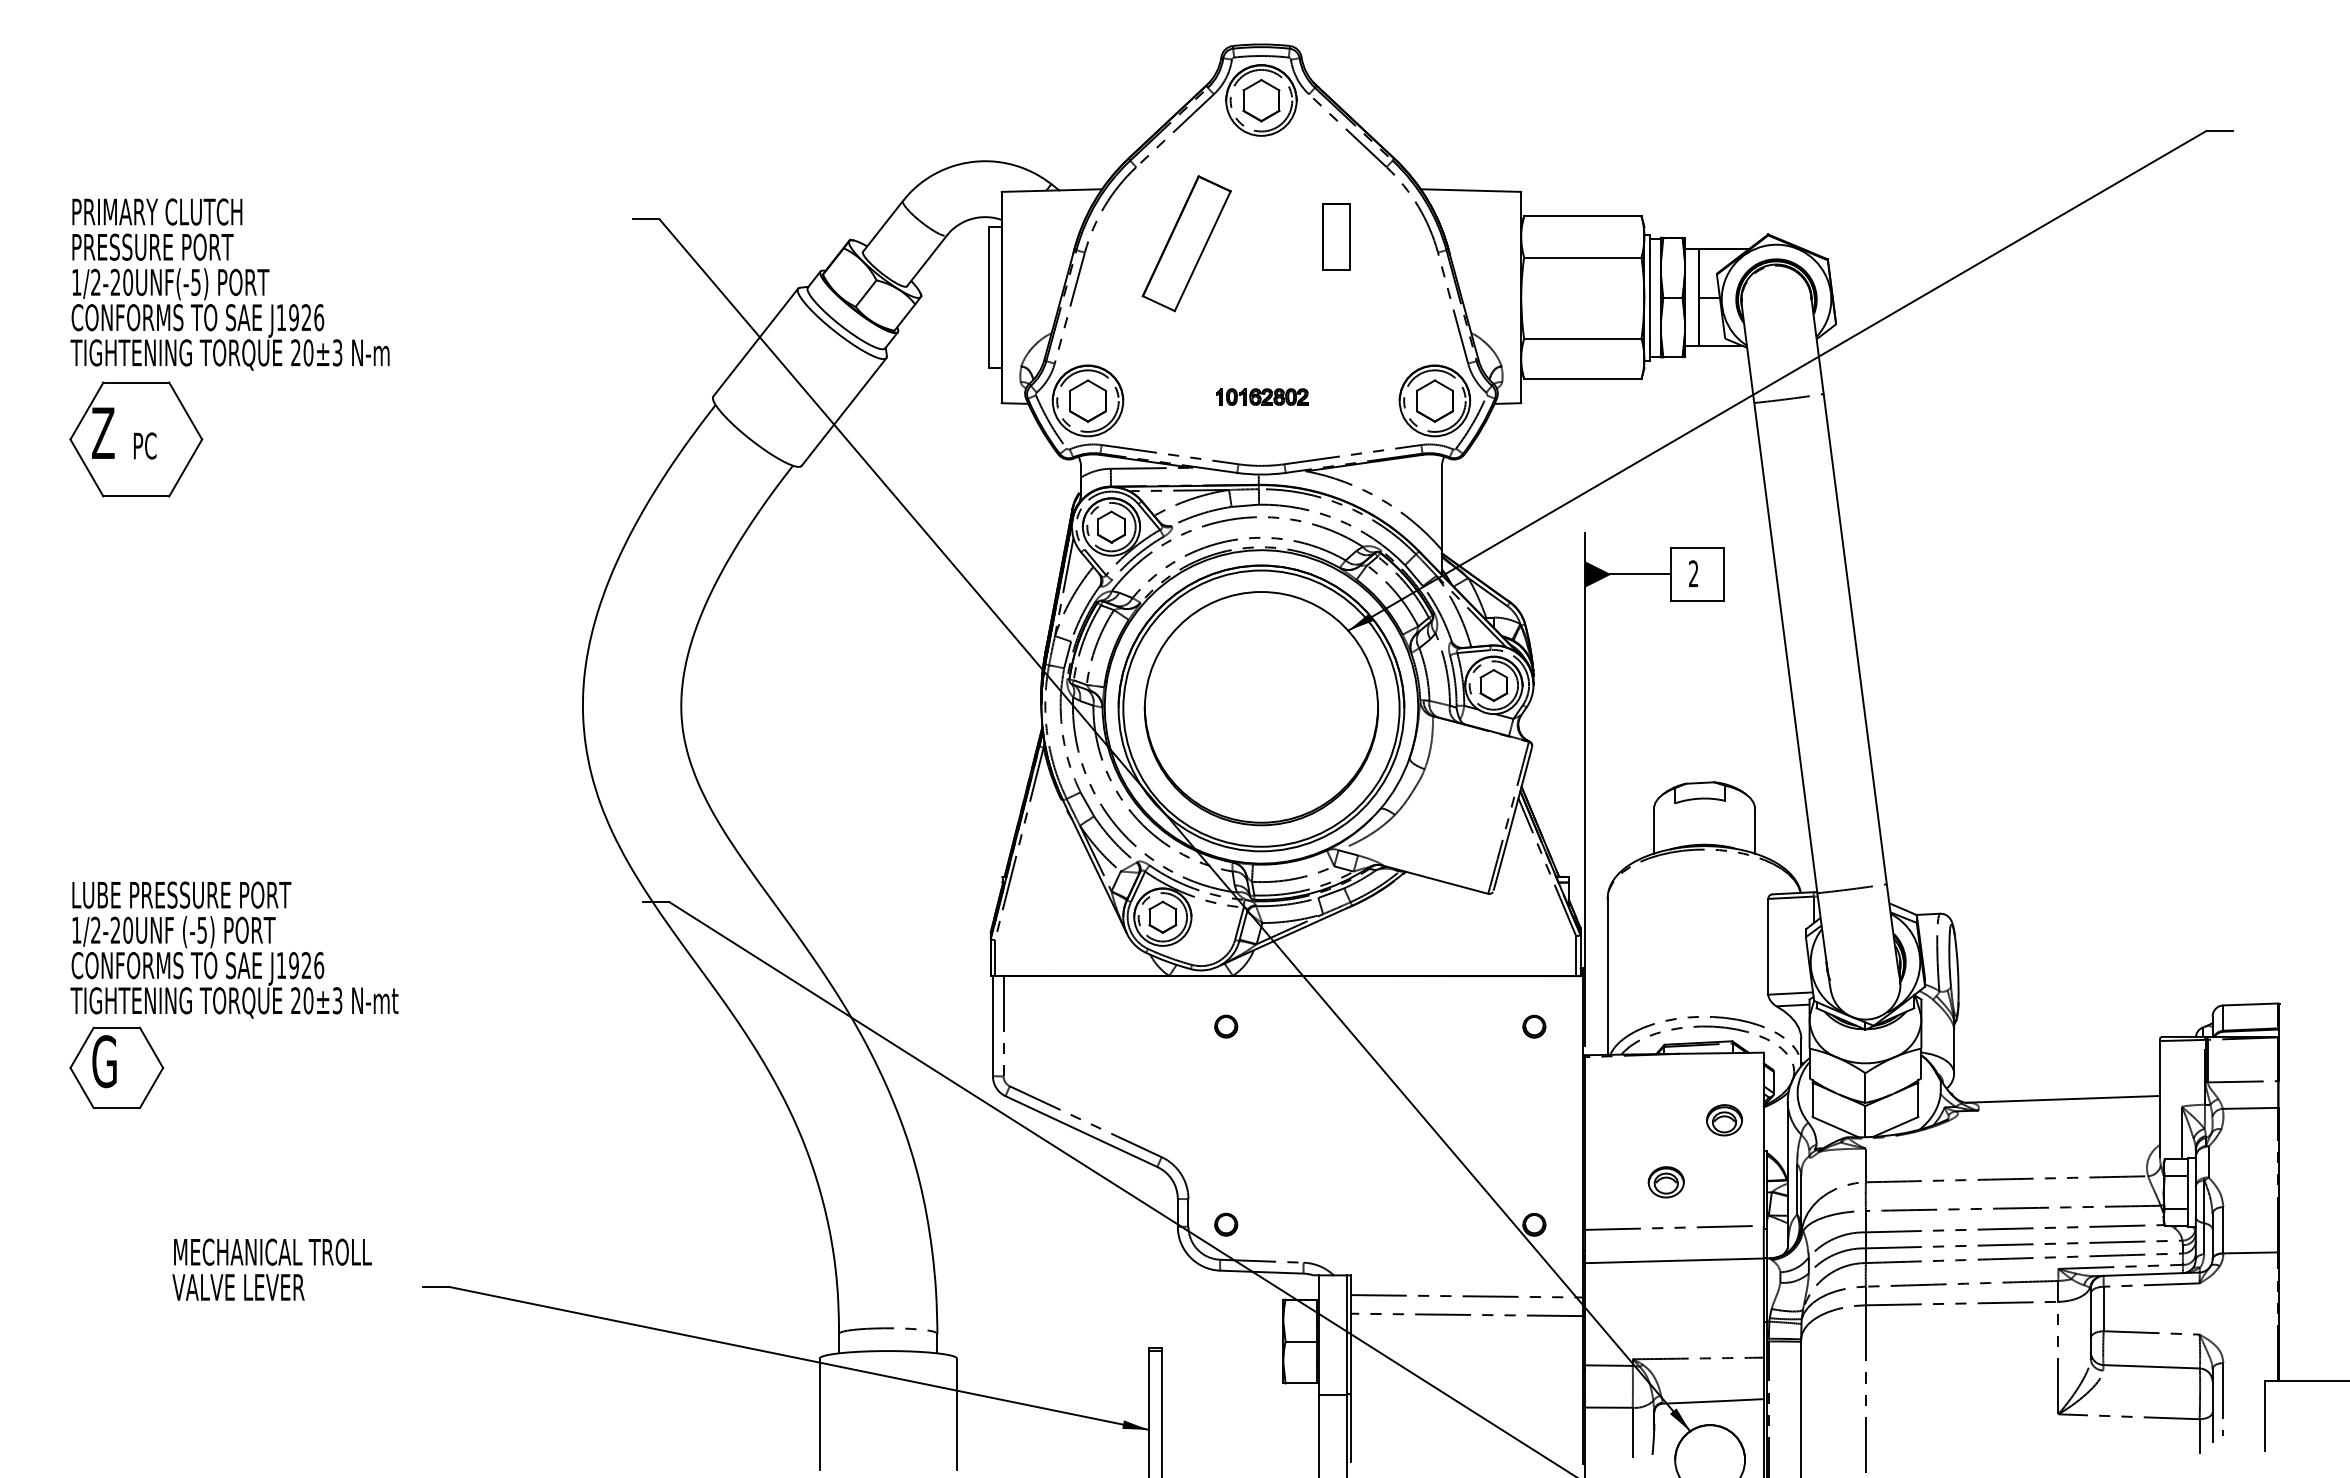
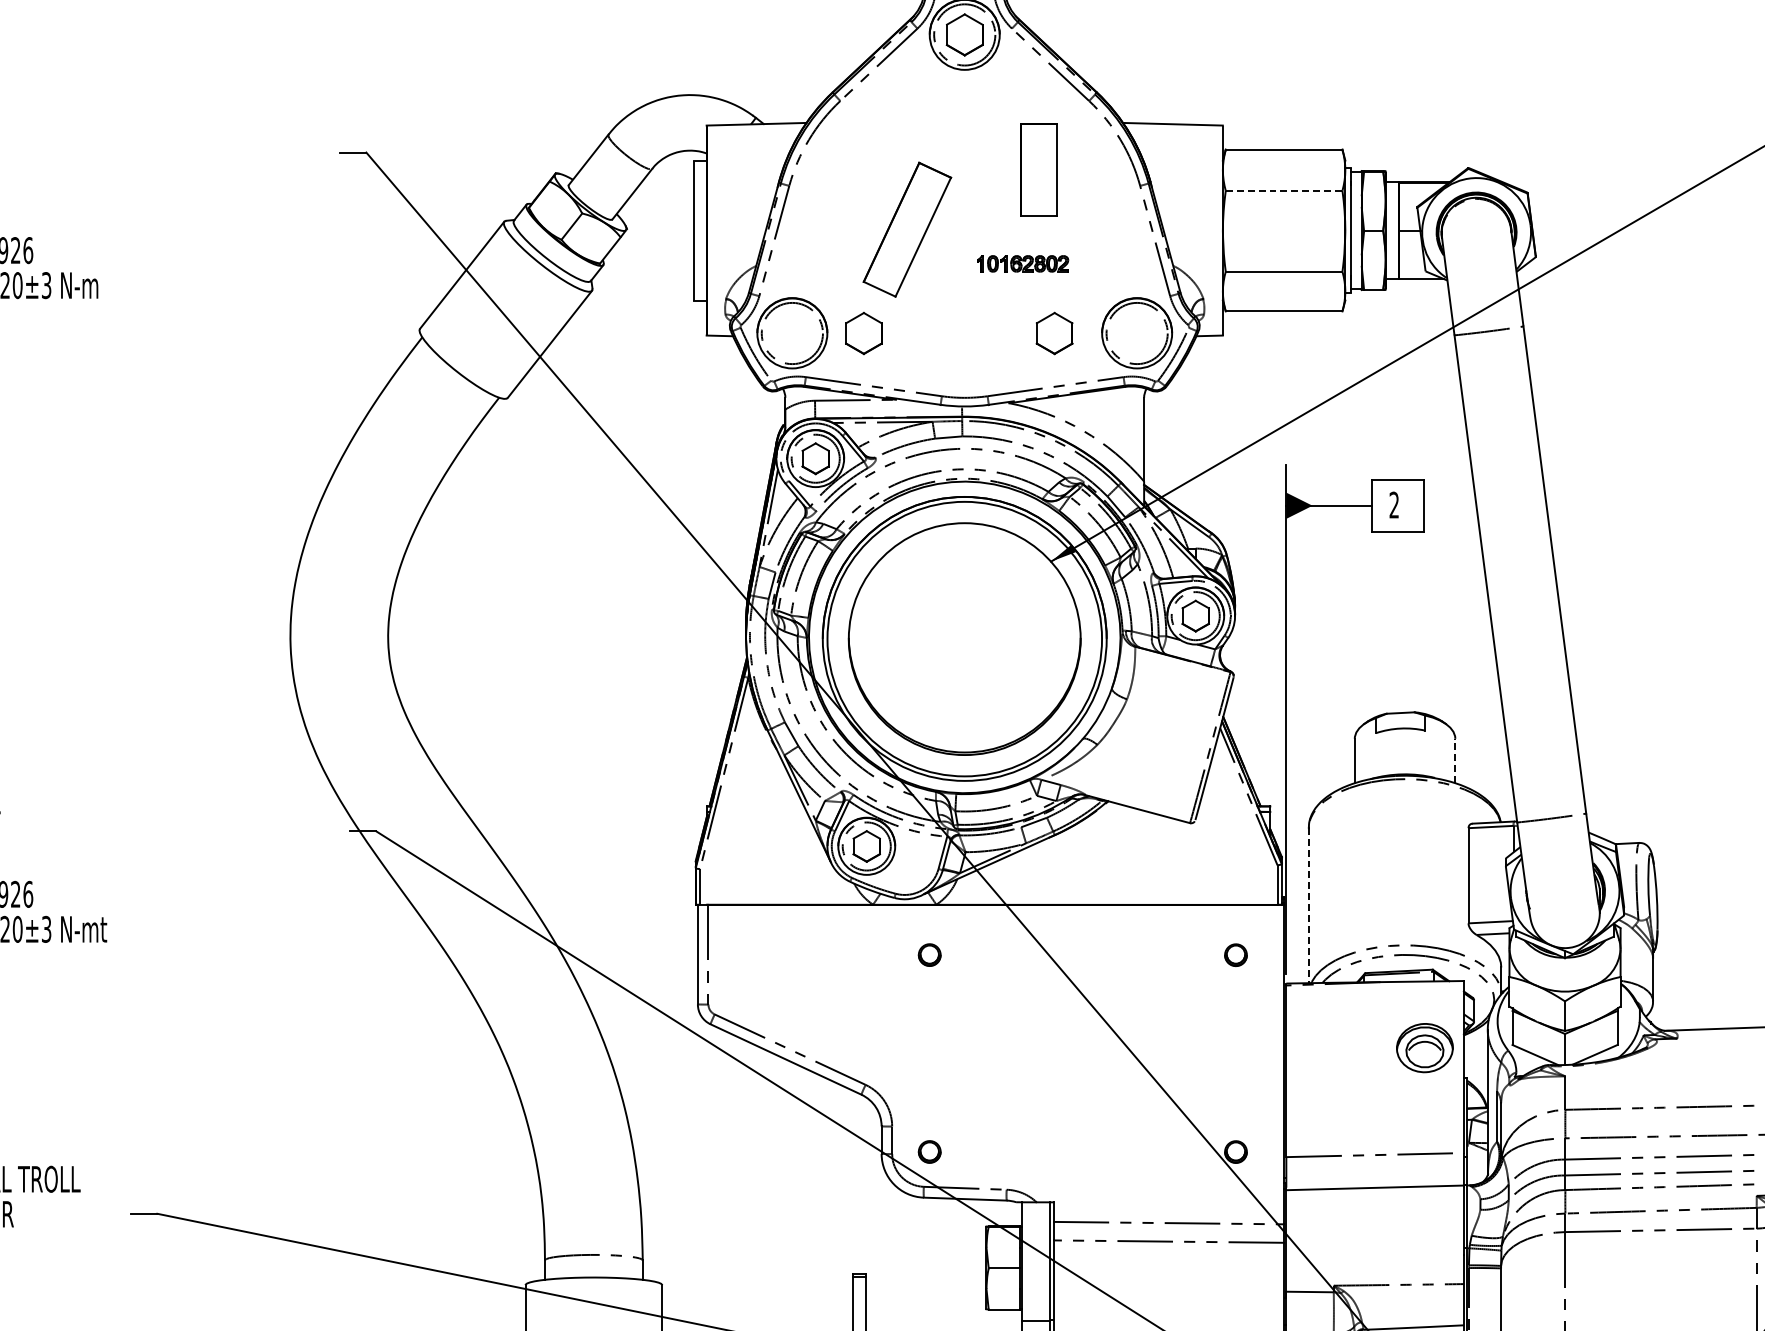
part: (1336, 236) -> (1039, 169), size x1.4
part: (1186, 243) -> (907, 229), moved
line: (1582, 257) -> (1283, 190), solid -> dashed
part: (1262, 396) -> (1023, 263), moved
part: (1087, 400) -> (863, 332), moved
part: (1434, 400) -> (1054, 332), moved
line: (1755, 830) -> (1455, 760), solid -> dashed
line: (1607, 977) -> (1308, 906), solid -> dashed
part: (1724, 1120) -> (1424, 1048), size x1.6
part: (1665, 1182) -> (1366, 1110), removed

